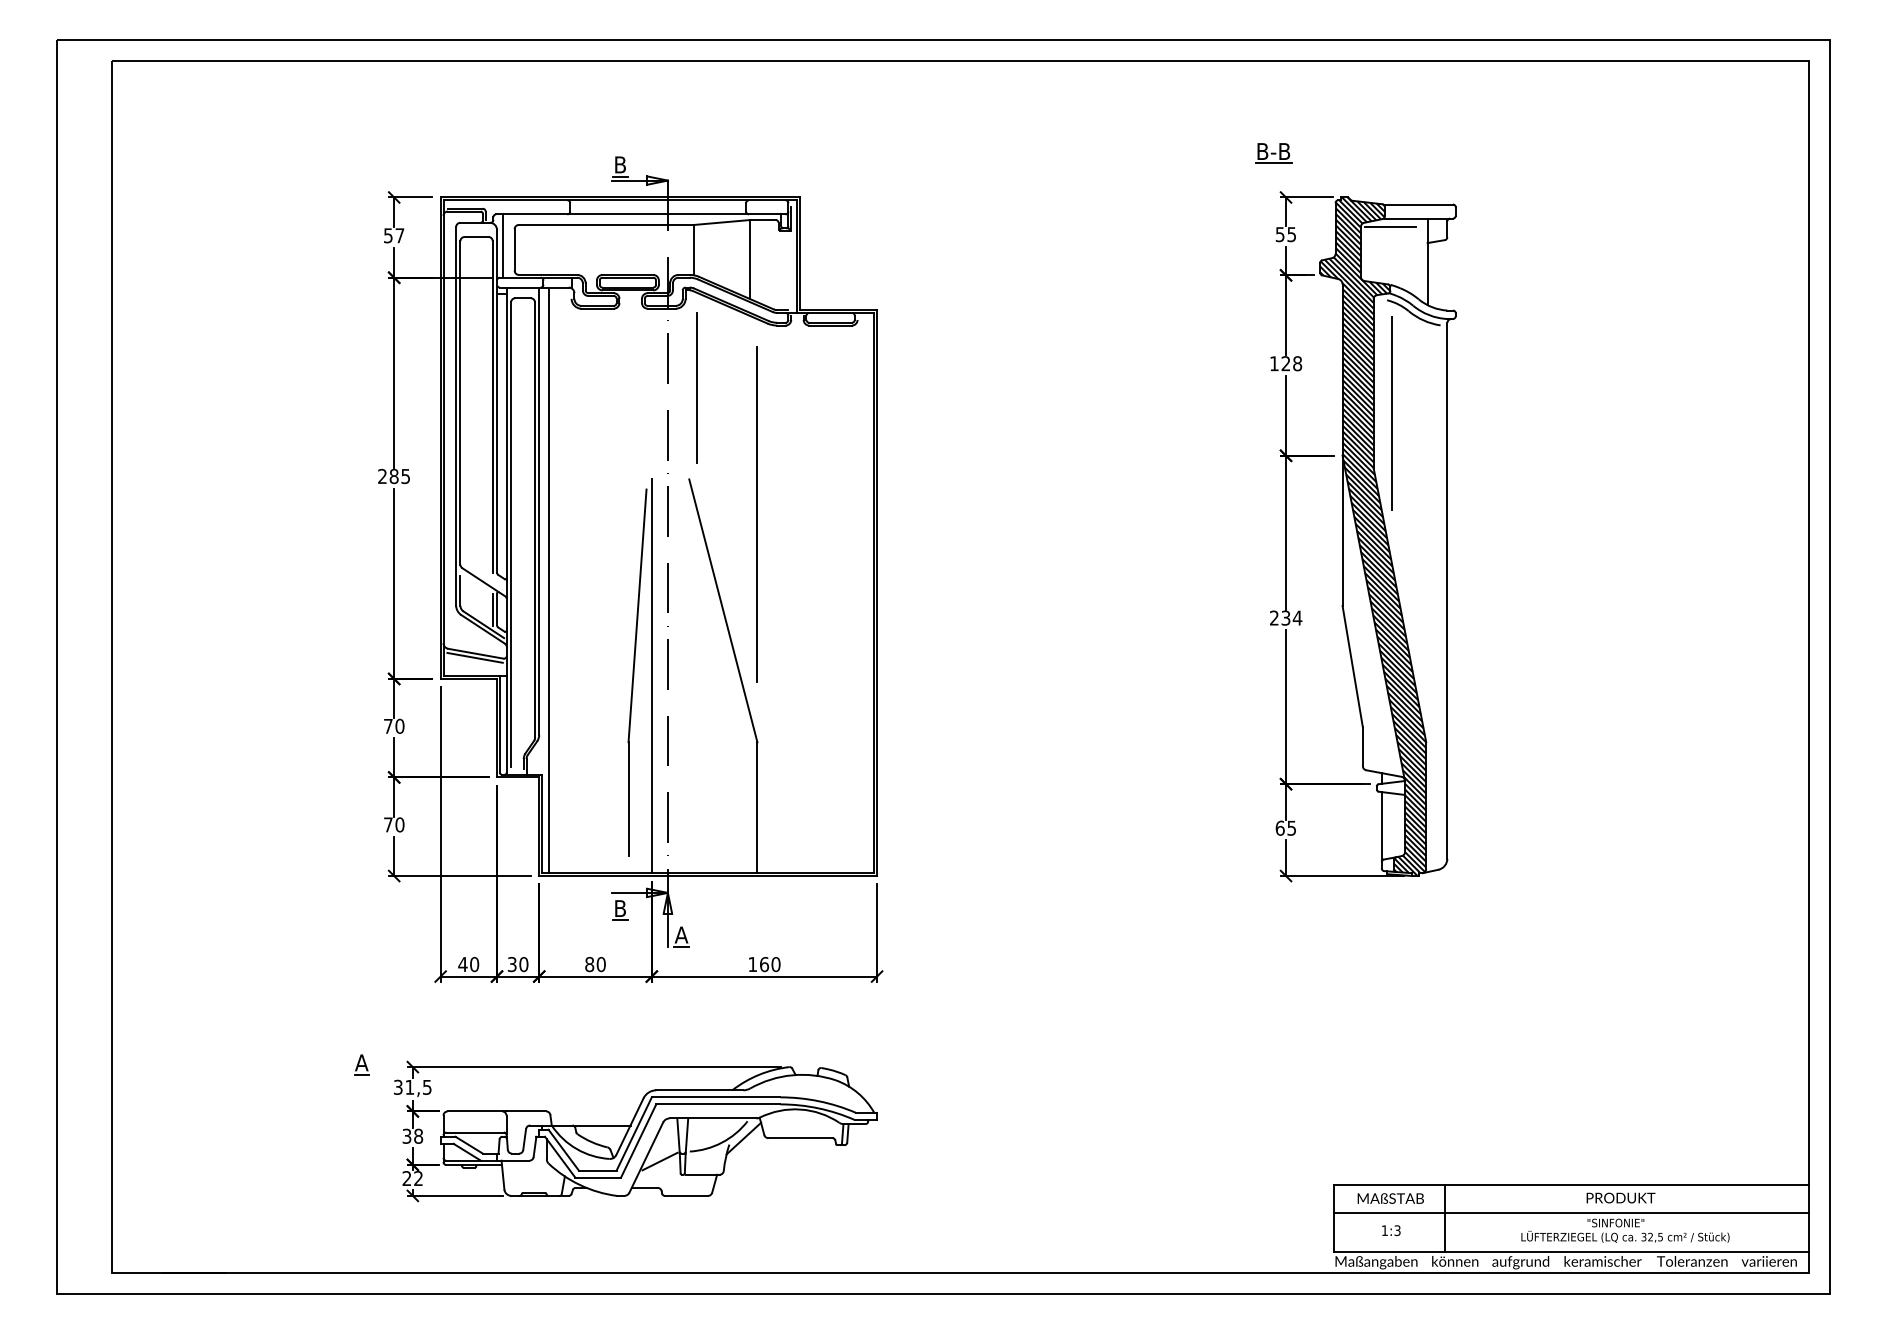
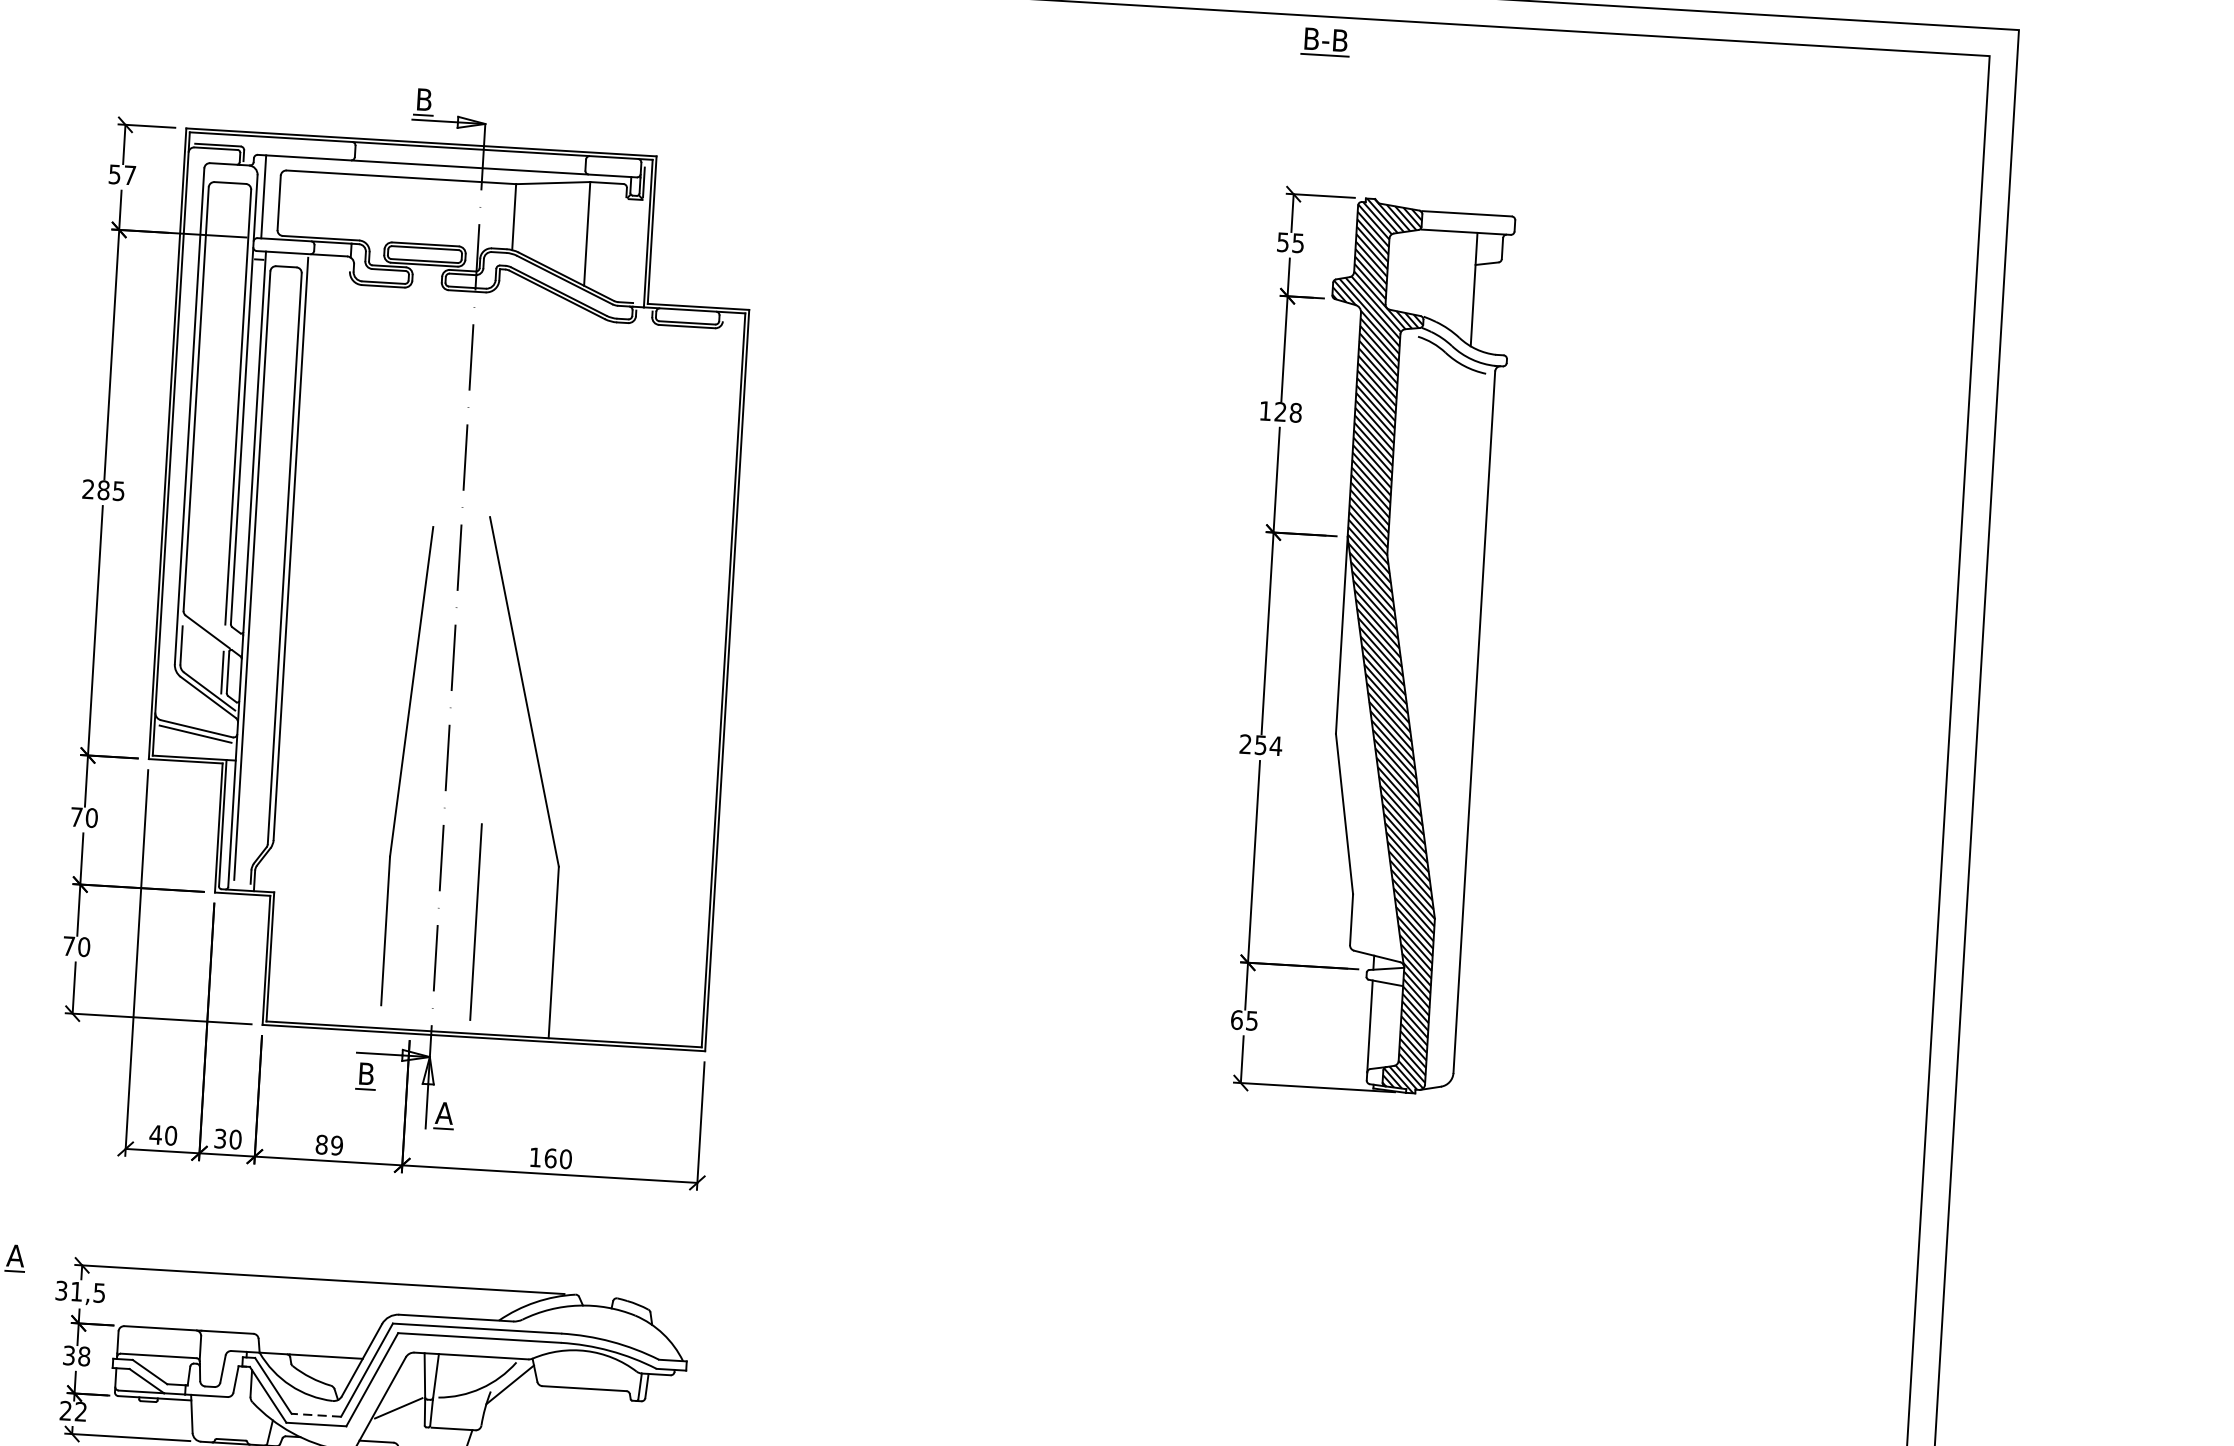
part: (1273, 153) -> (1325, 42), moved
line: (1390, 226) -> (1428, 240), removed
line: (696, 387) -> (475, 921), moved
line: (1391, 413) -> (1414, 485), removed
line: (757, 513) -> (576, 567), removed
line: (549, 581) -> (298, 639), removed
text: (1286, 617) -> (1261, 744), 234 -> 254
line: (651, 676) -> (425, 772), removed
text: (600, 964) -> (335, 1145), 80 -> 89
line: (597, 1170) -> (316, 1415), solid -> dashed

